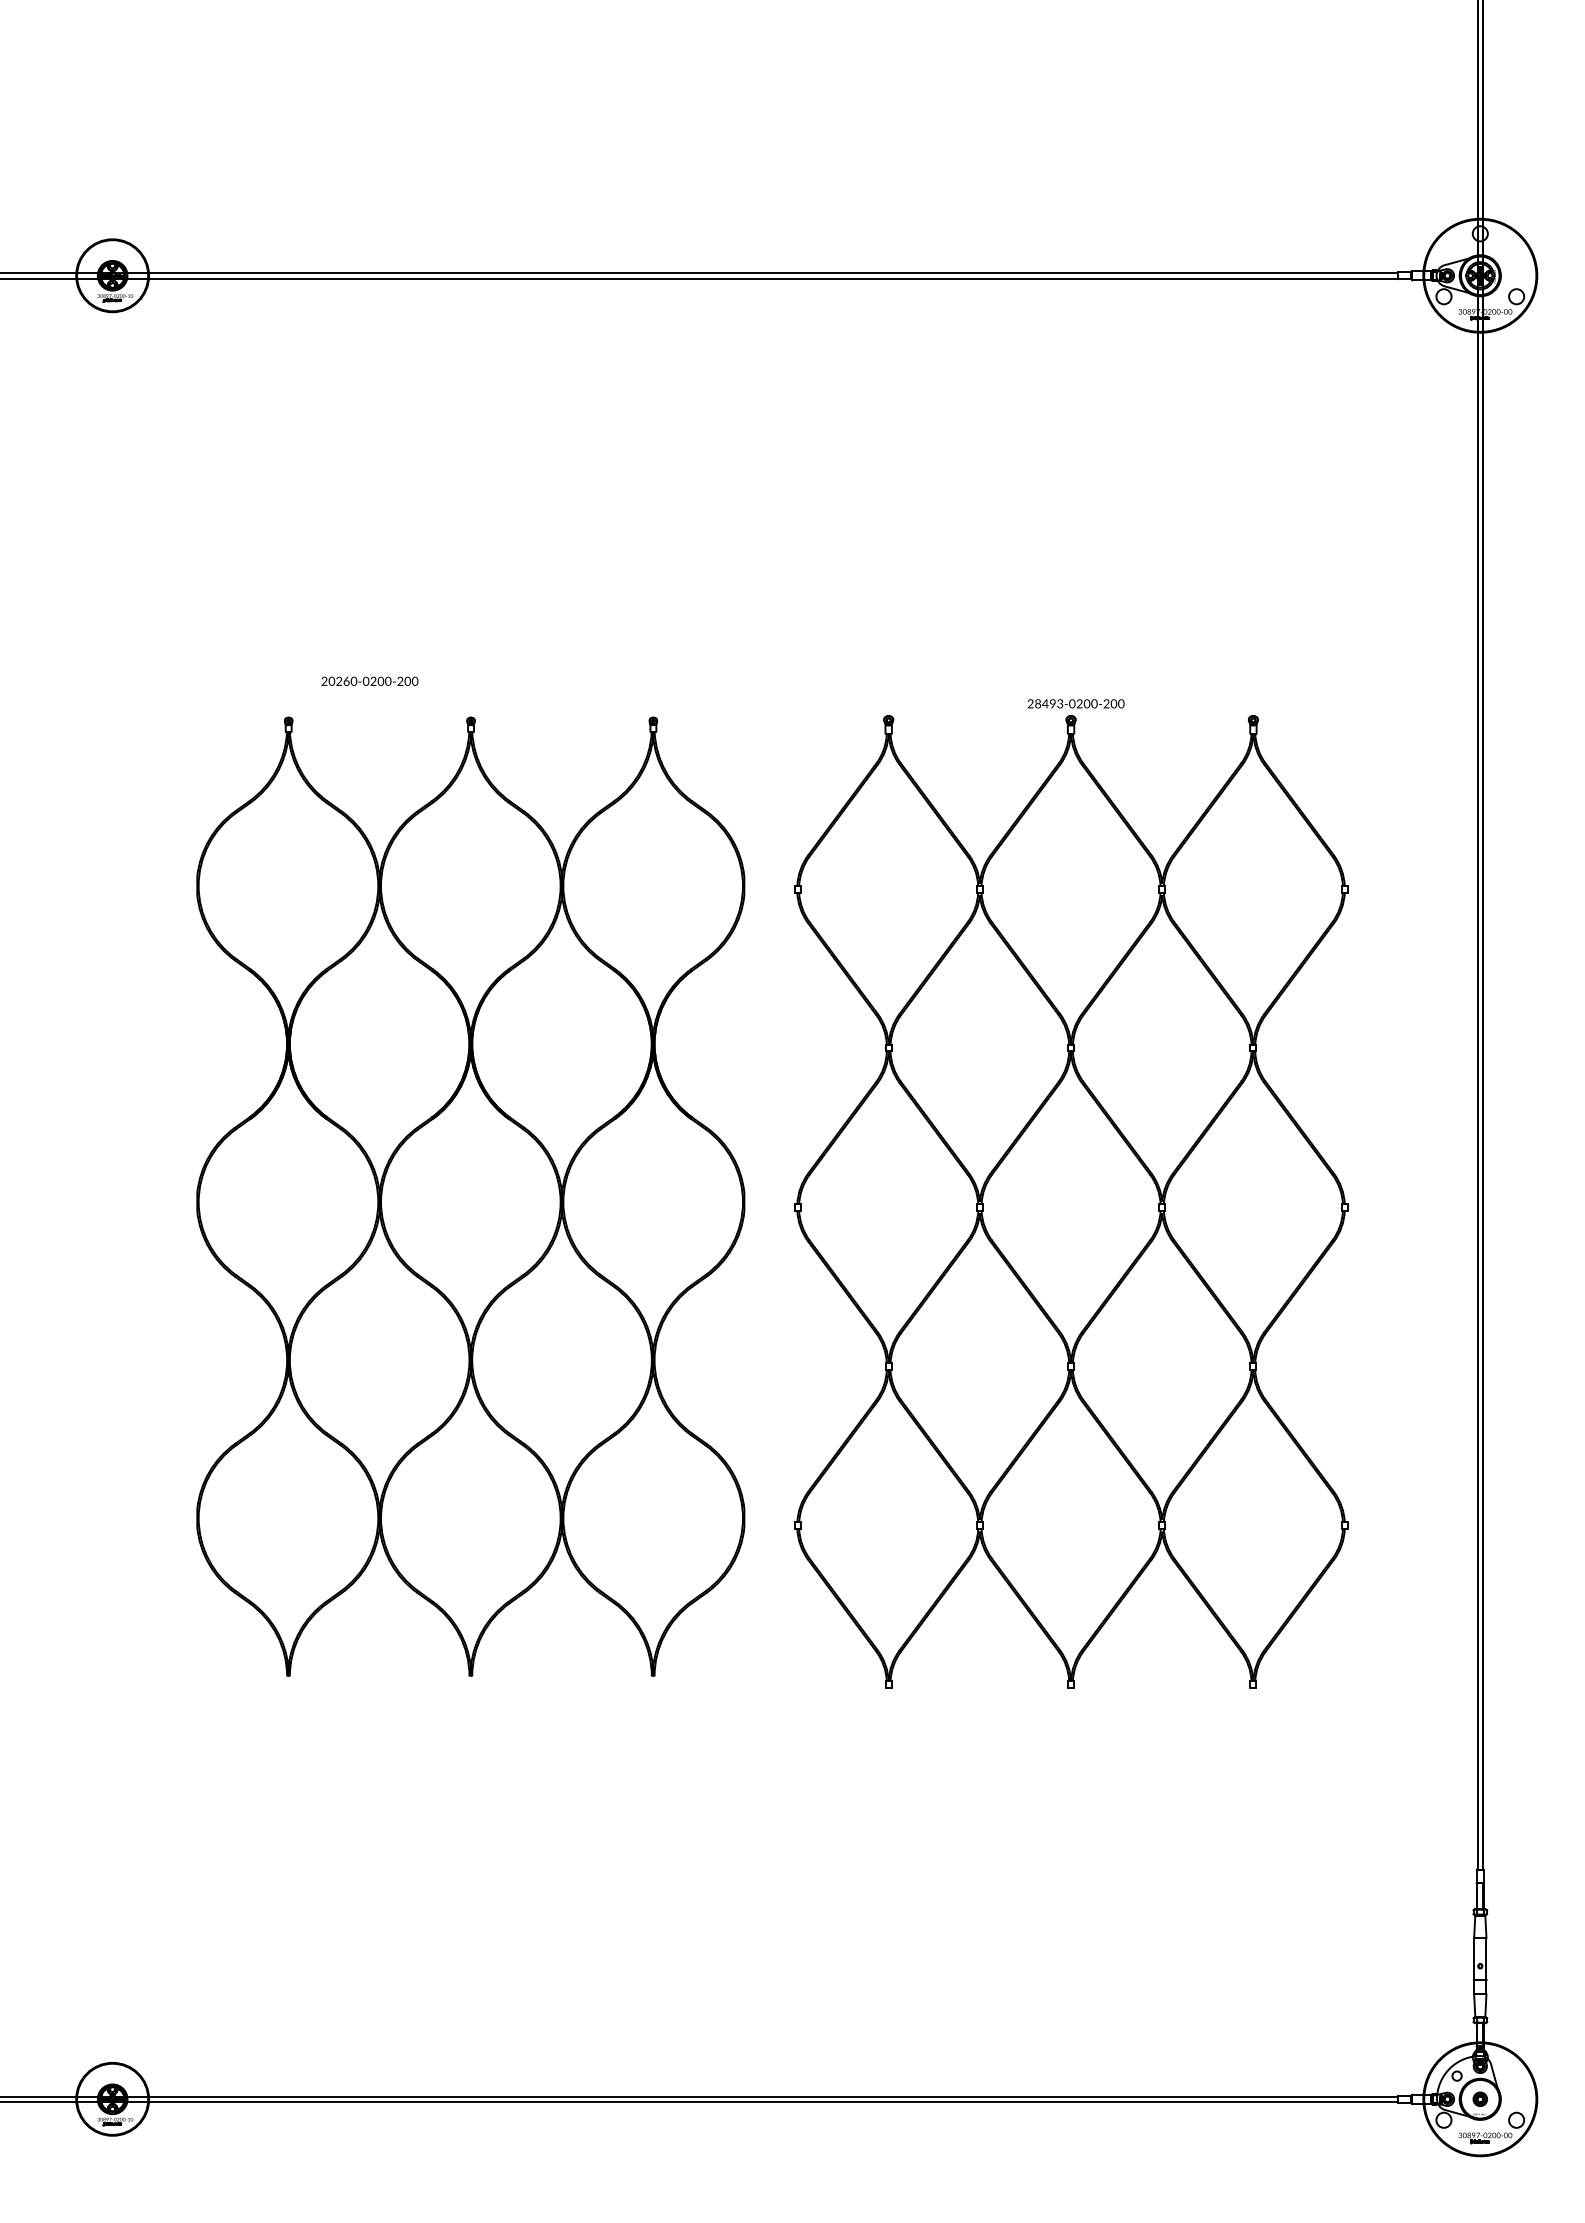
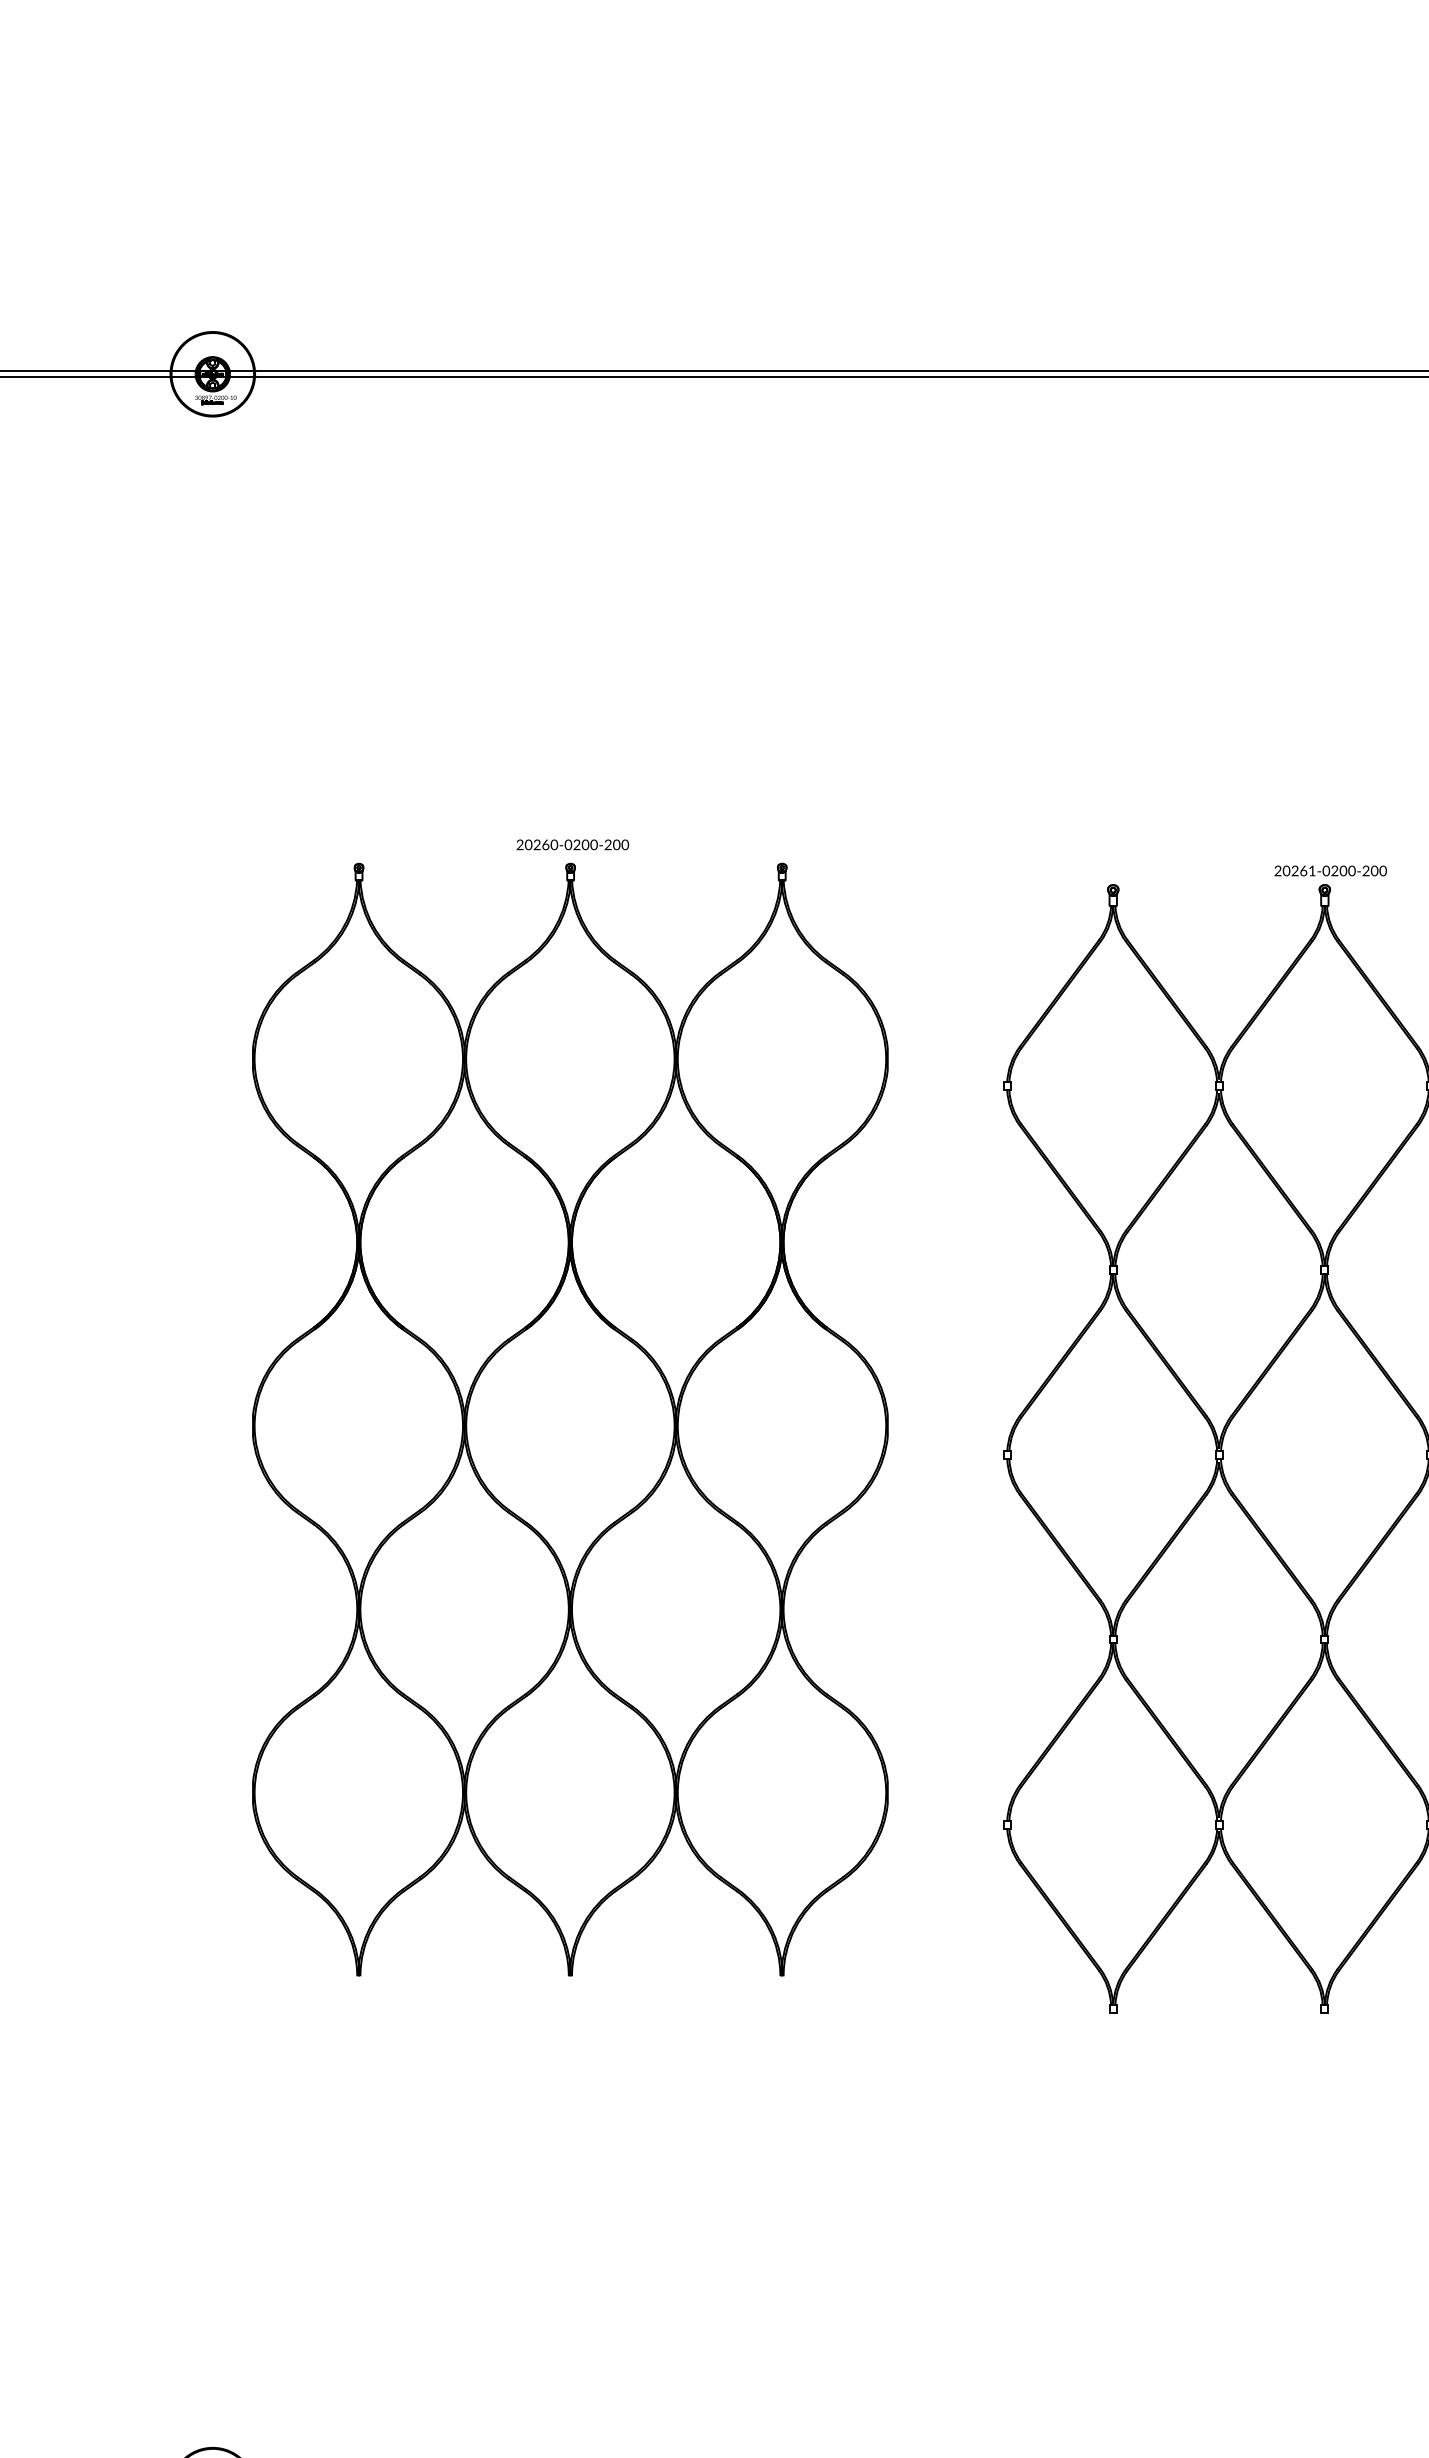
text: (369, 680) -> (572, 843), moved
text: (1048, 703) -> (1298, 870), 28493-0200-200 -> 20261-0200-200
part: (470, 1196) -> (570, 1419), moved

